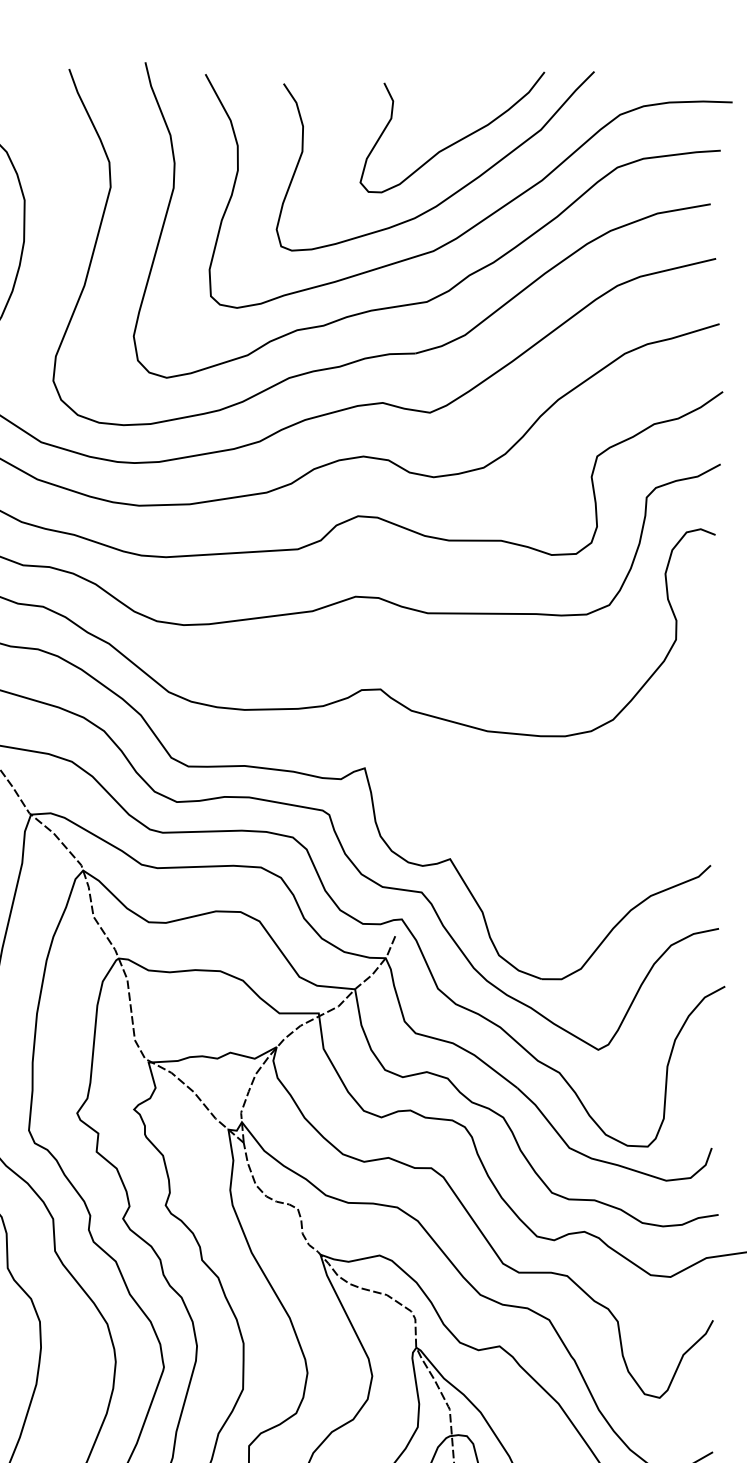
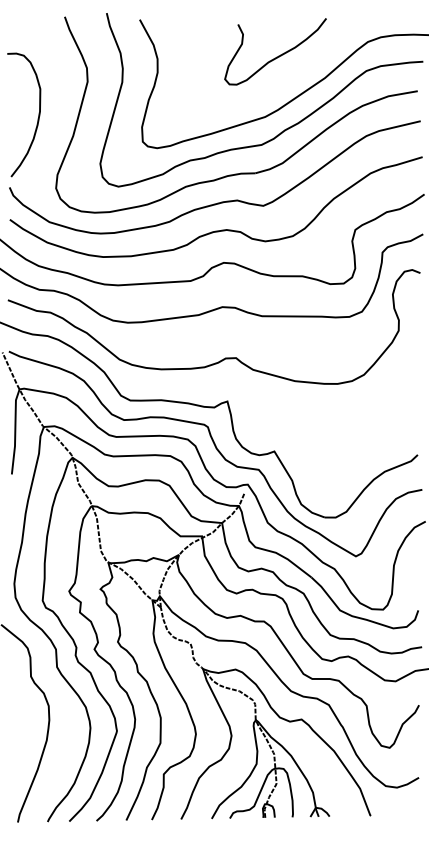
curve: (455, 190) -> (277, 83), removed

